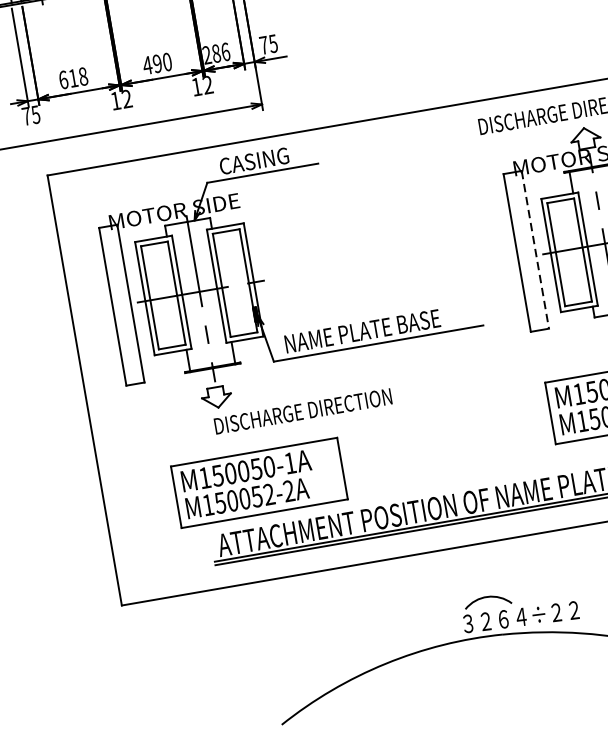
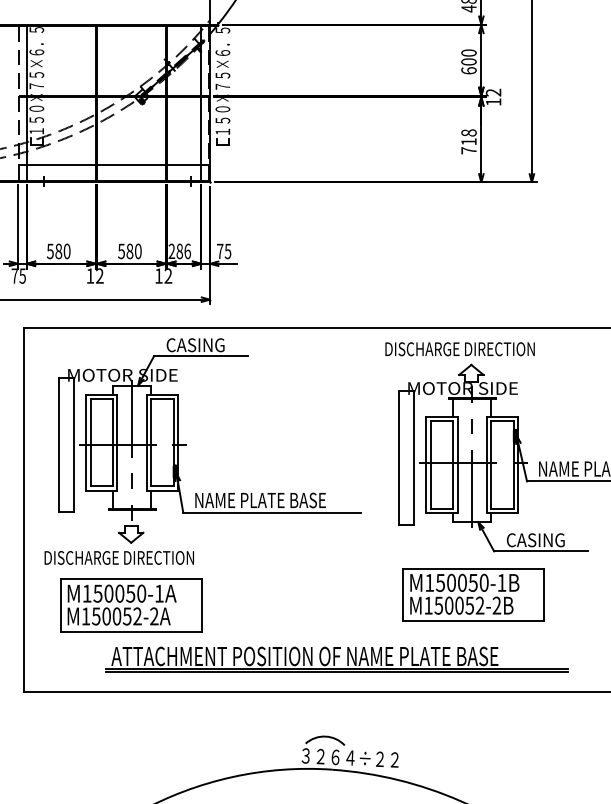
text: (152, 64) -> (125, 251), 490 -> 580
text: (73, 78) -> (58, 251), 618 -> 580
line: (535, 250) -> (414, 458), dashed -> solid
text: (302, 411) -> (118, 557), moved
part: (259, 482) -> (131, 605), moved

